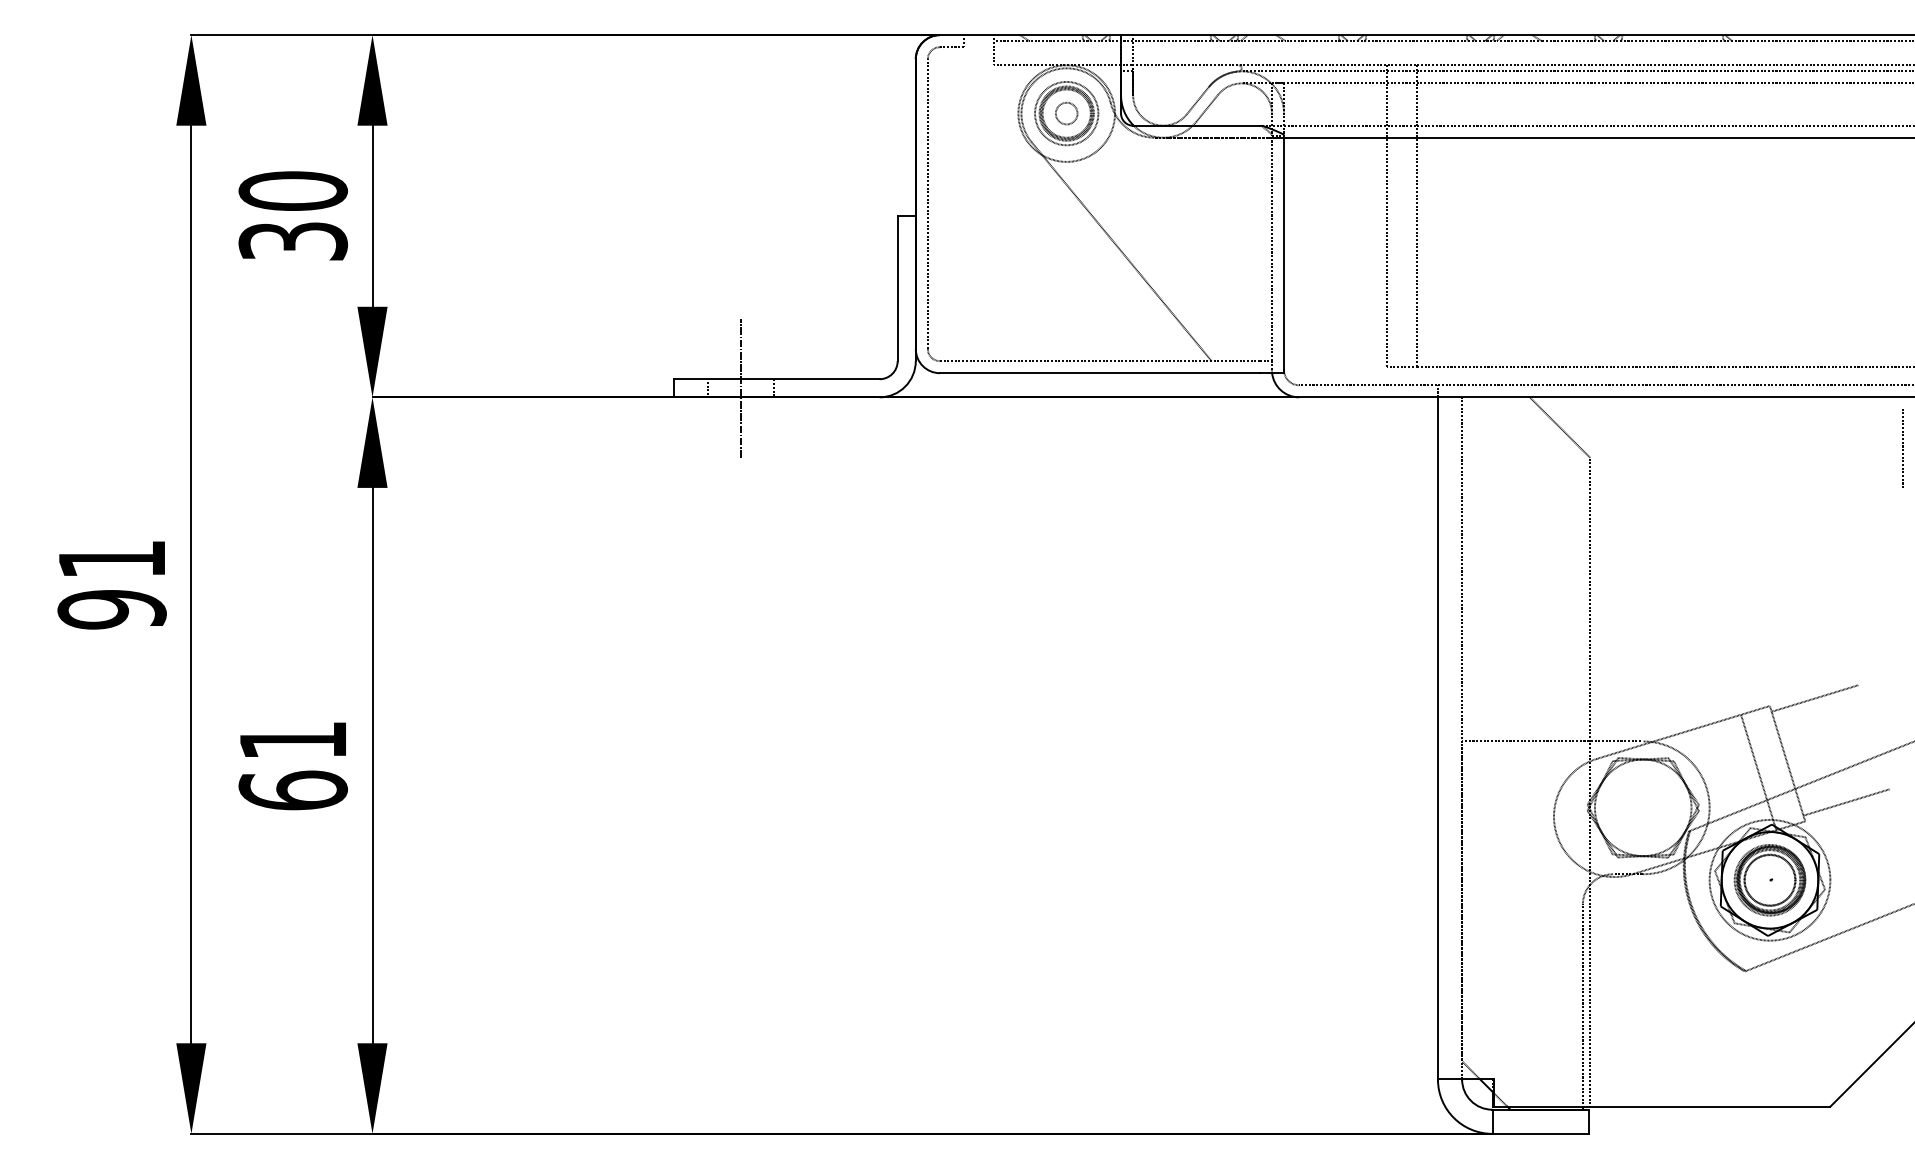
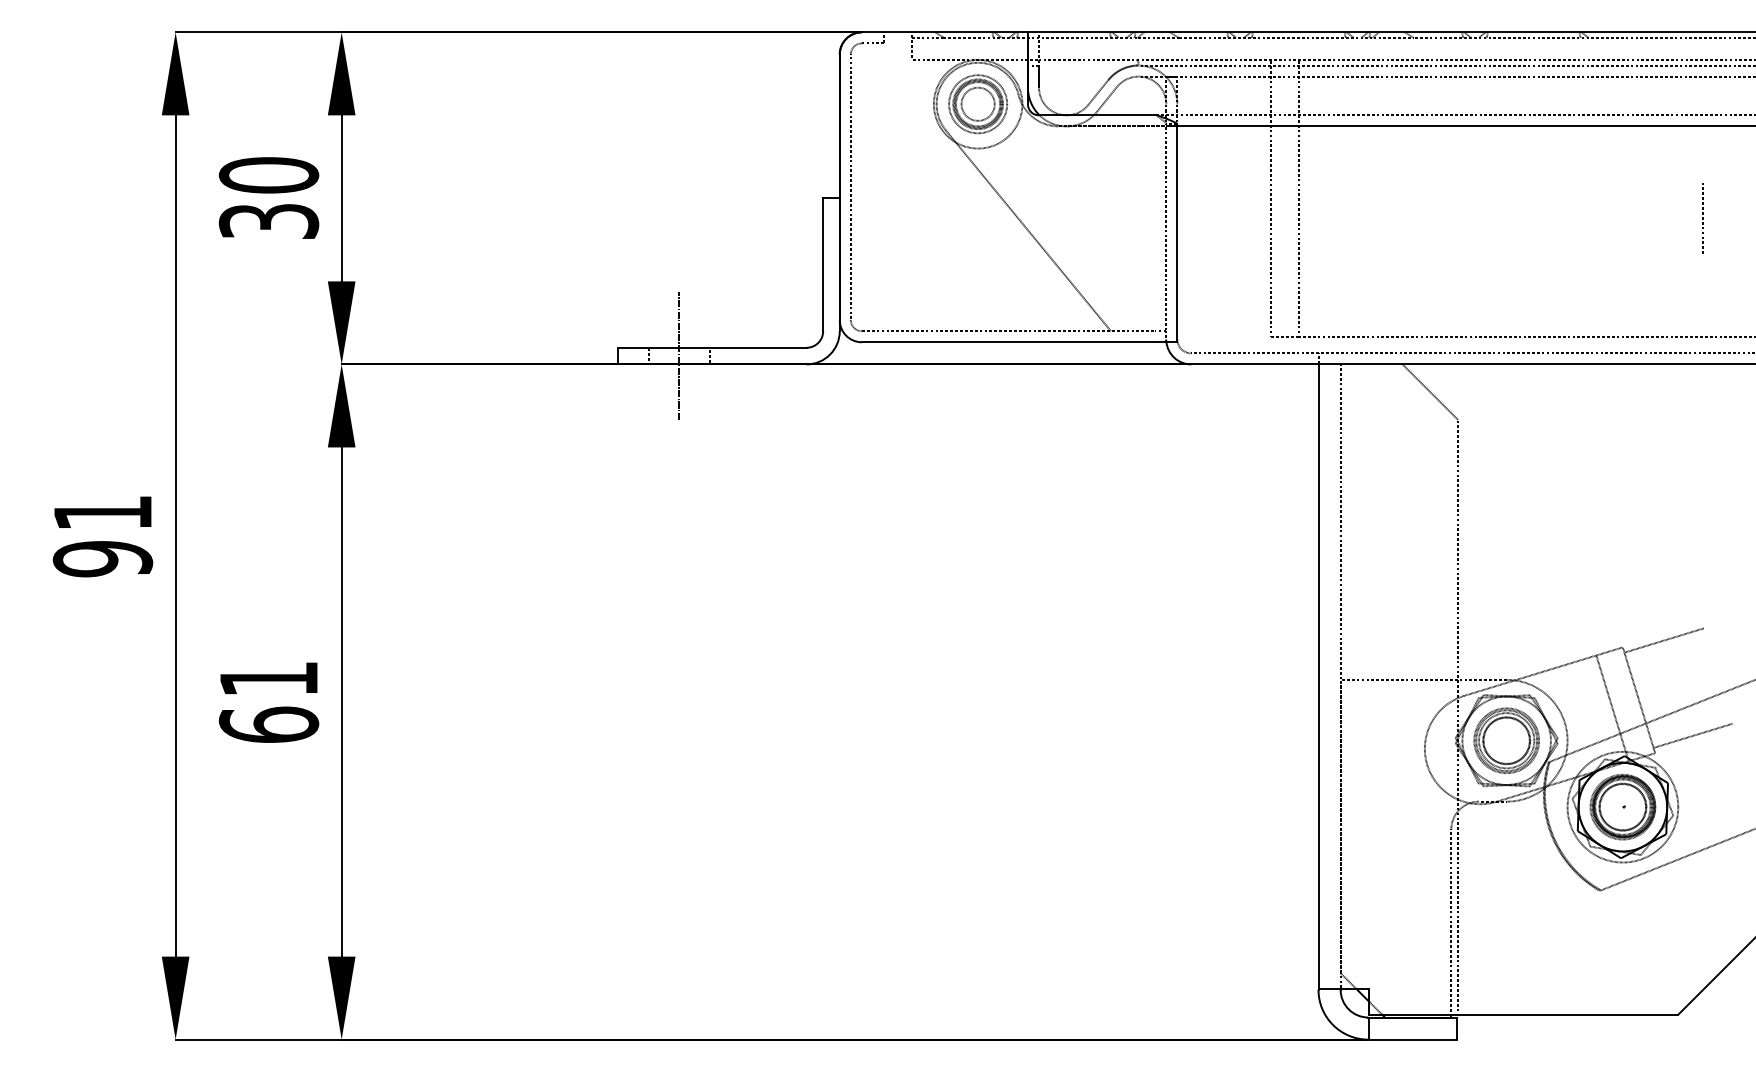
circle: (1066, 113) -> (977, 104), size x1.67
line: (1902, 447) -> (1703, 216), moved
part: (1643, 807) -> (1506, 740), added

